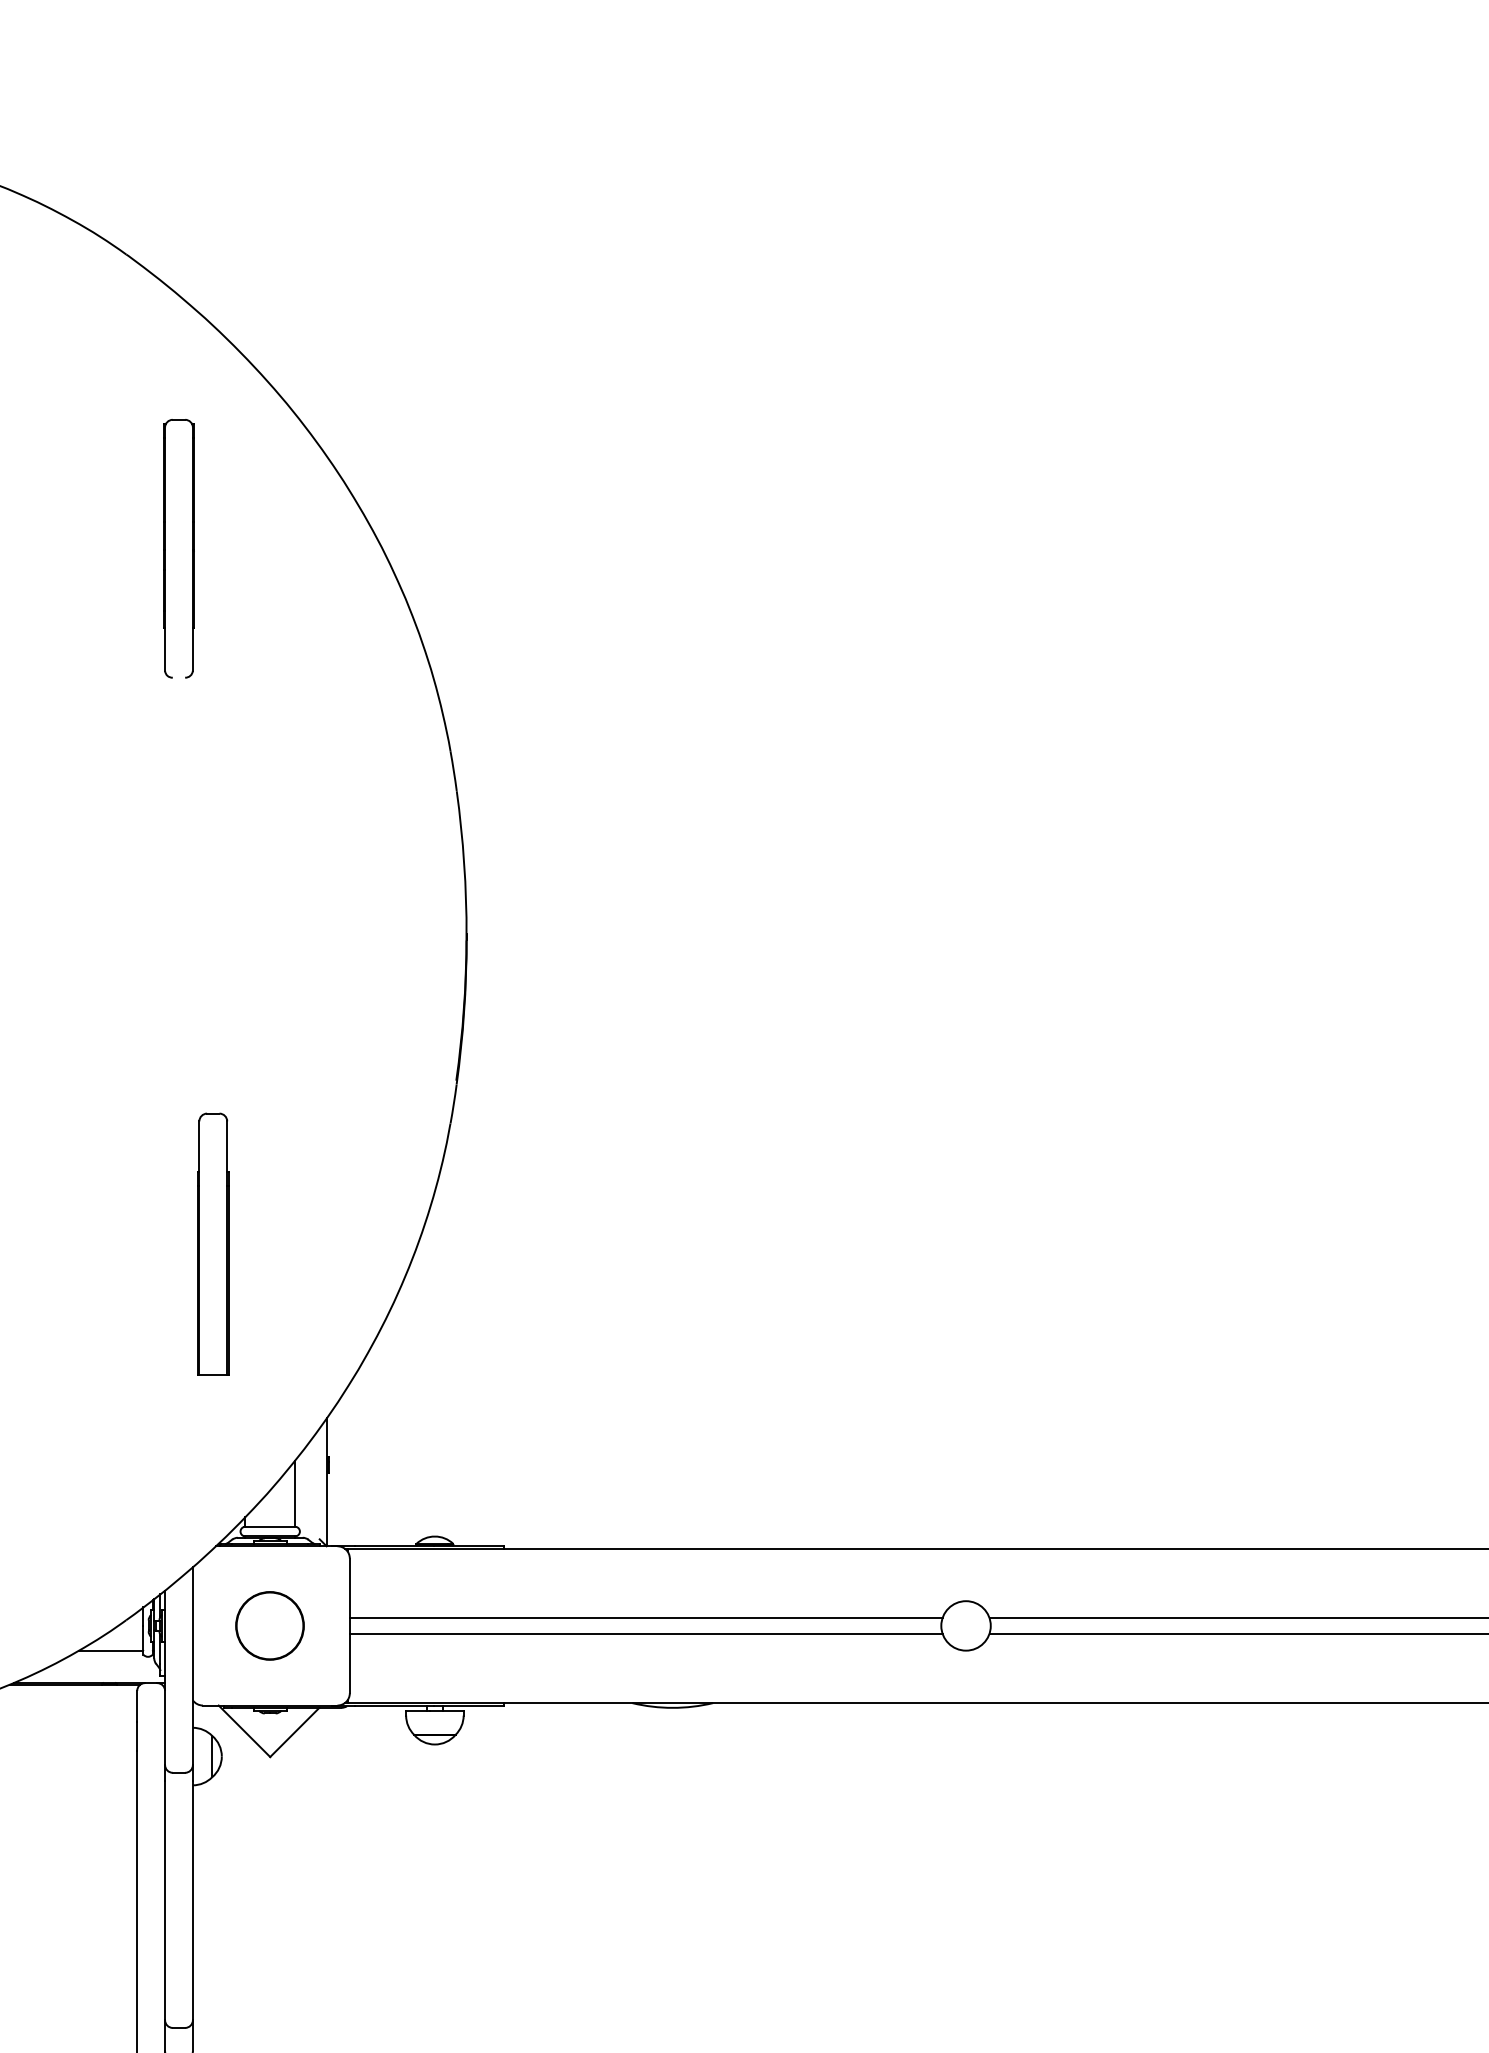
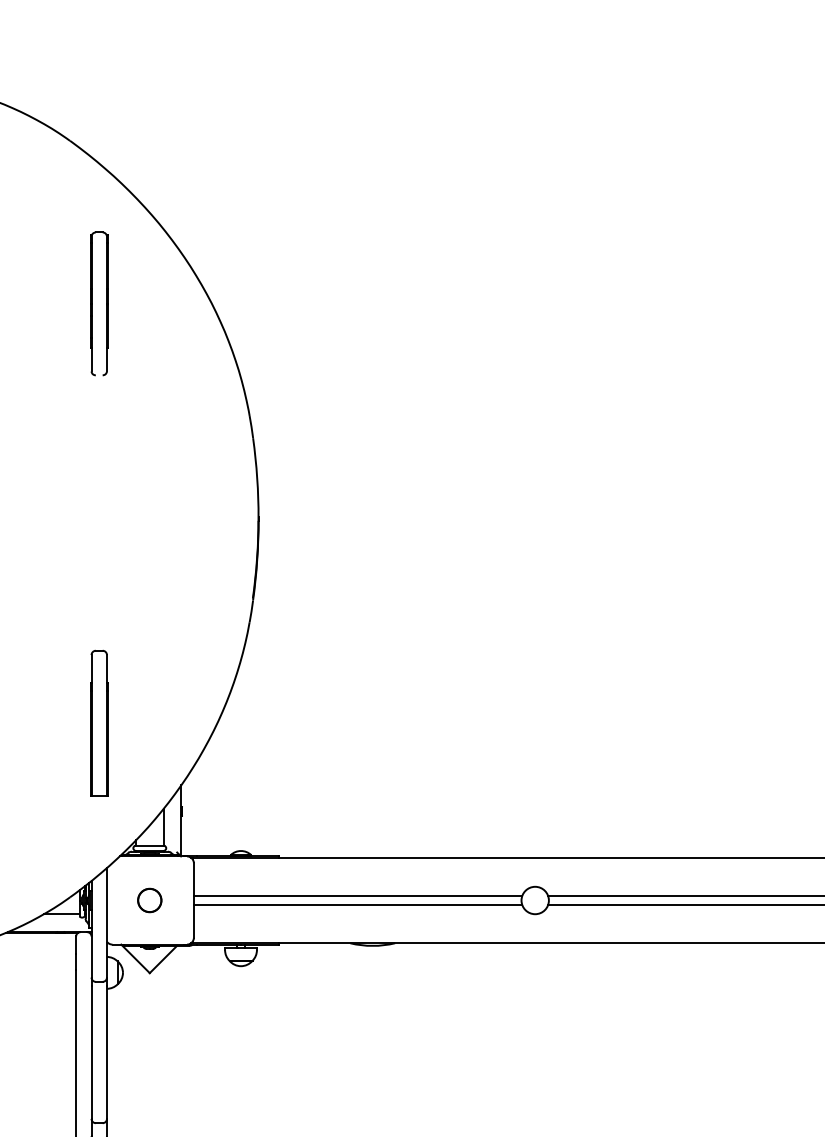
part: (213, 1243) -> (99, 722), moved
part: (269, 1625) -> (149, 900), size x0.62

